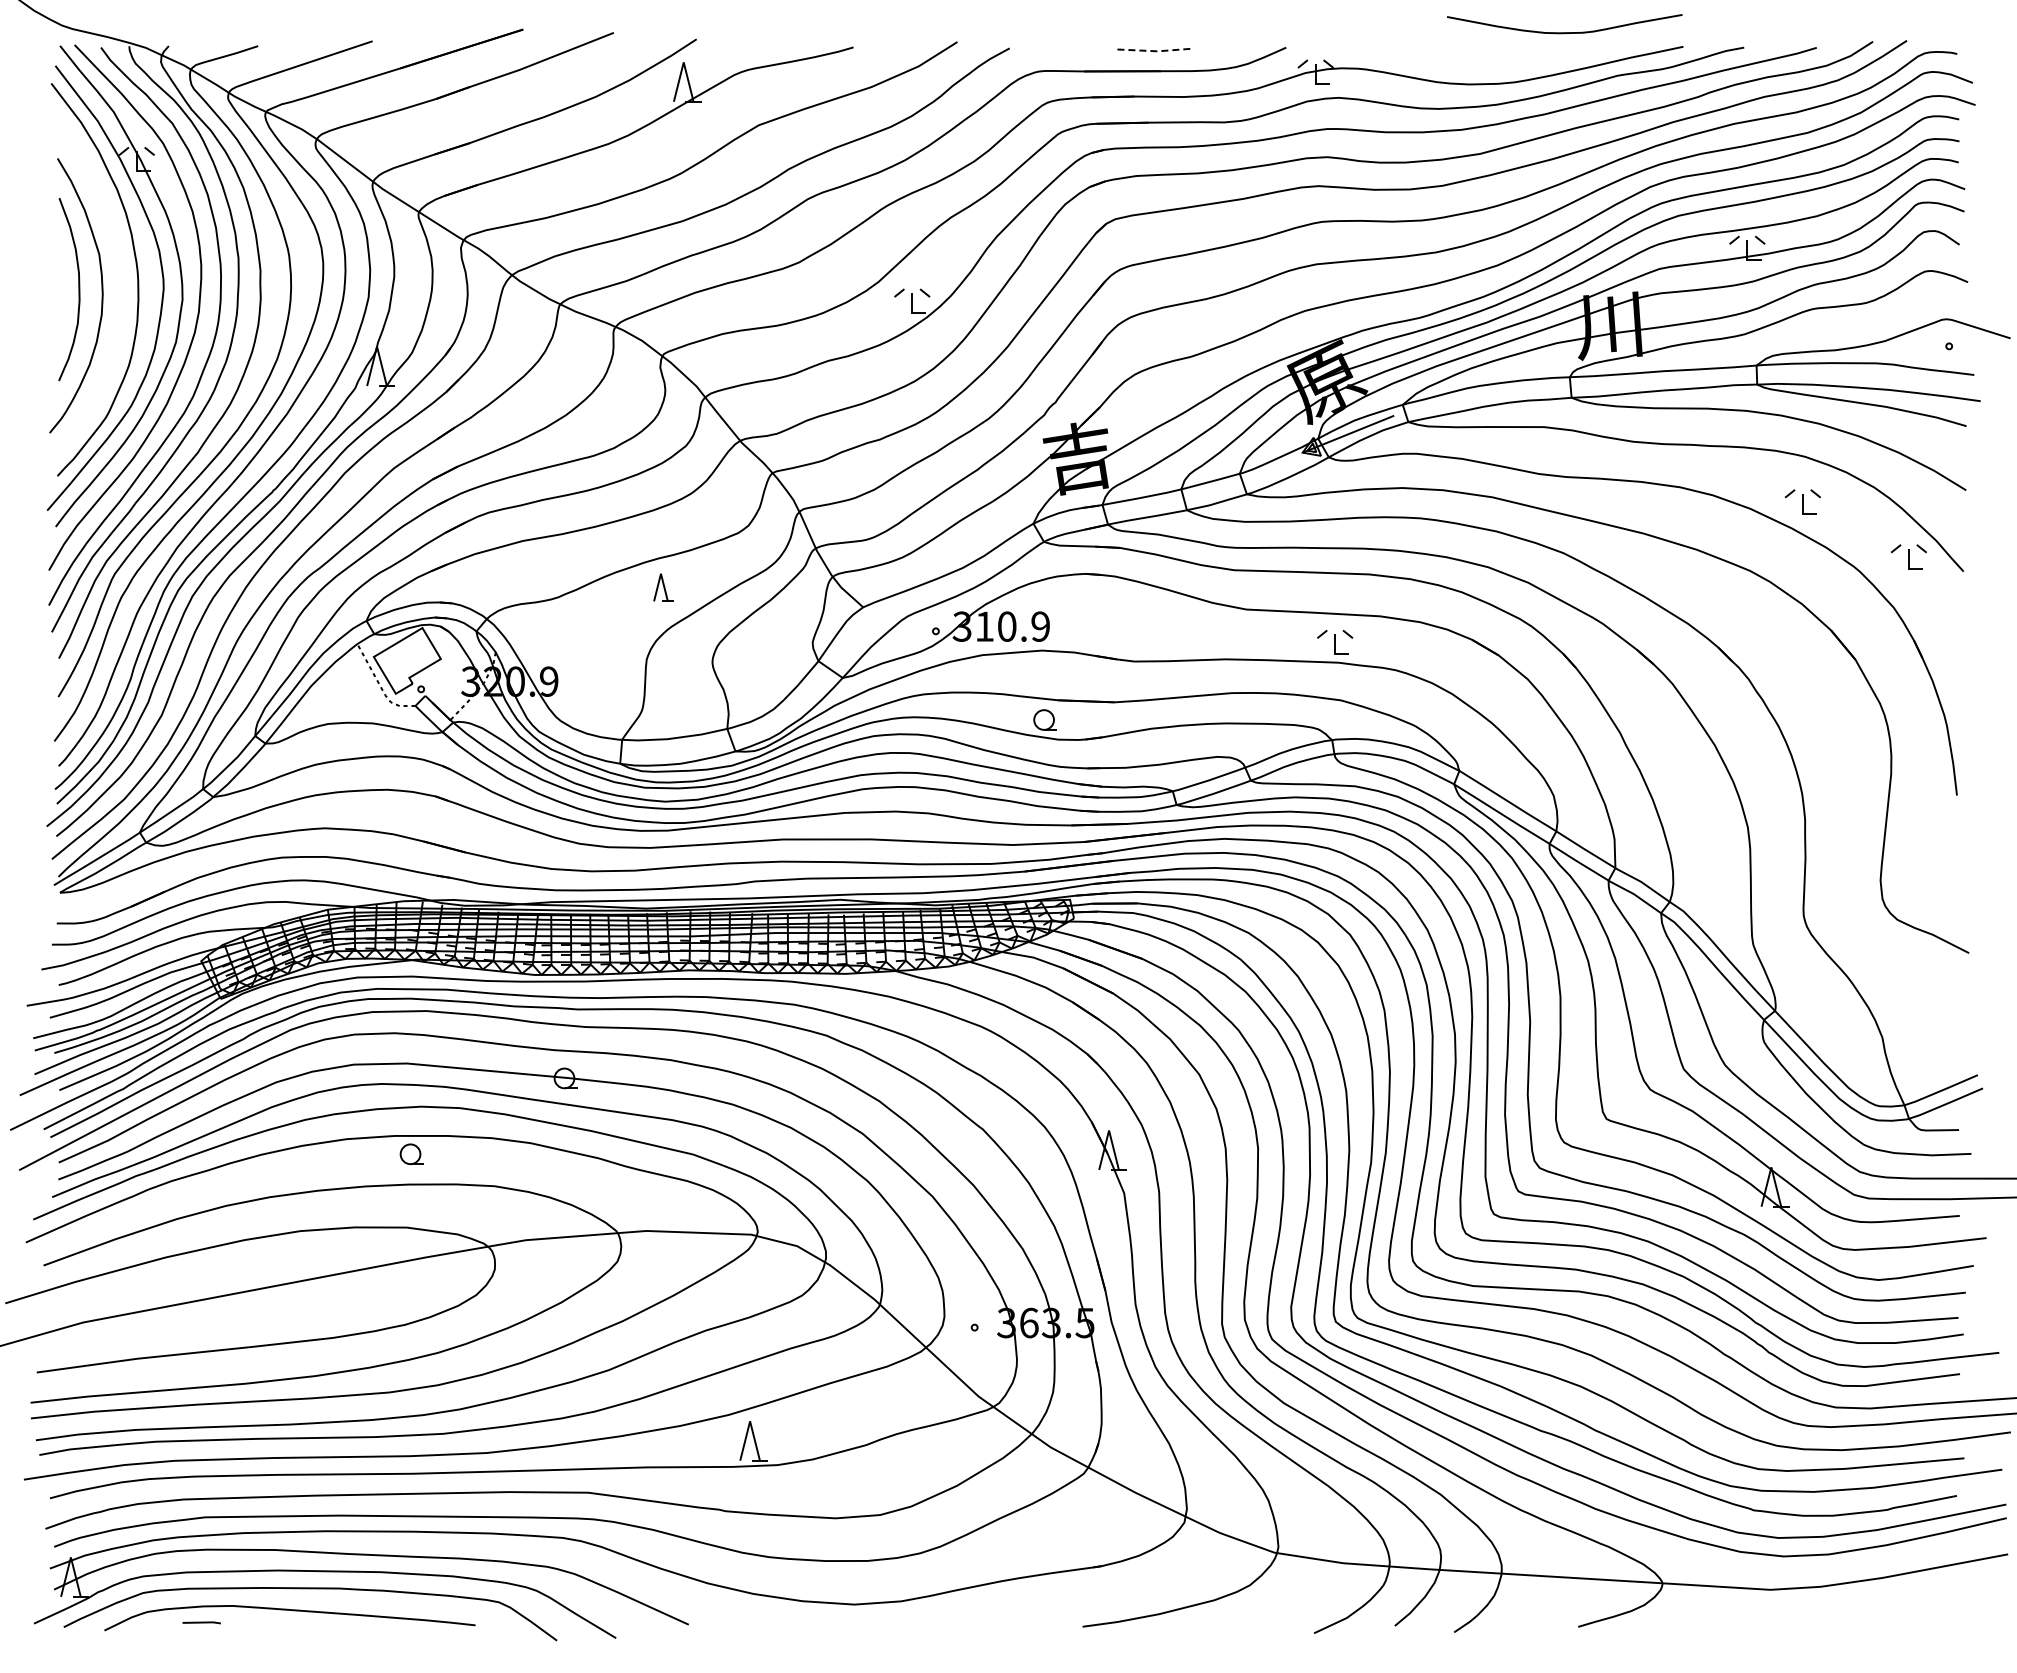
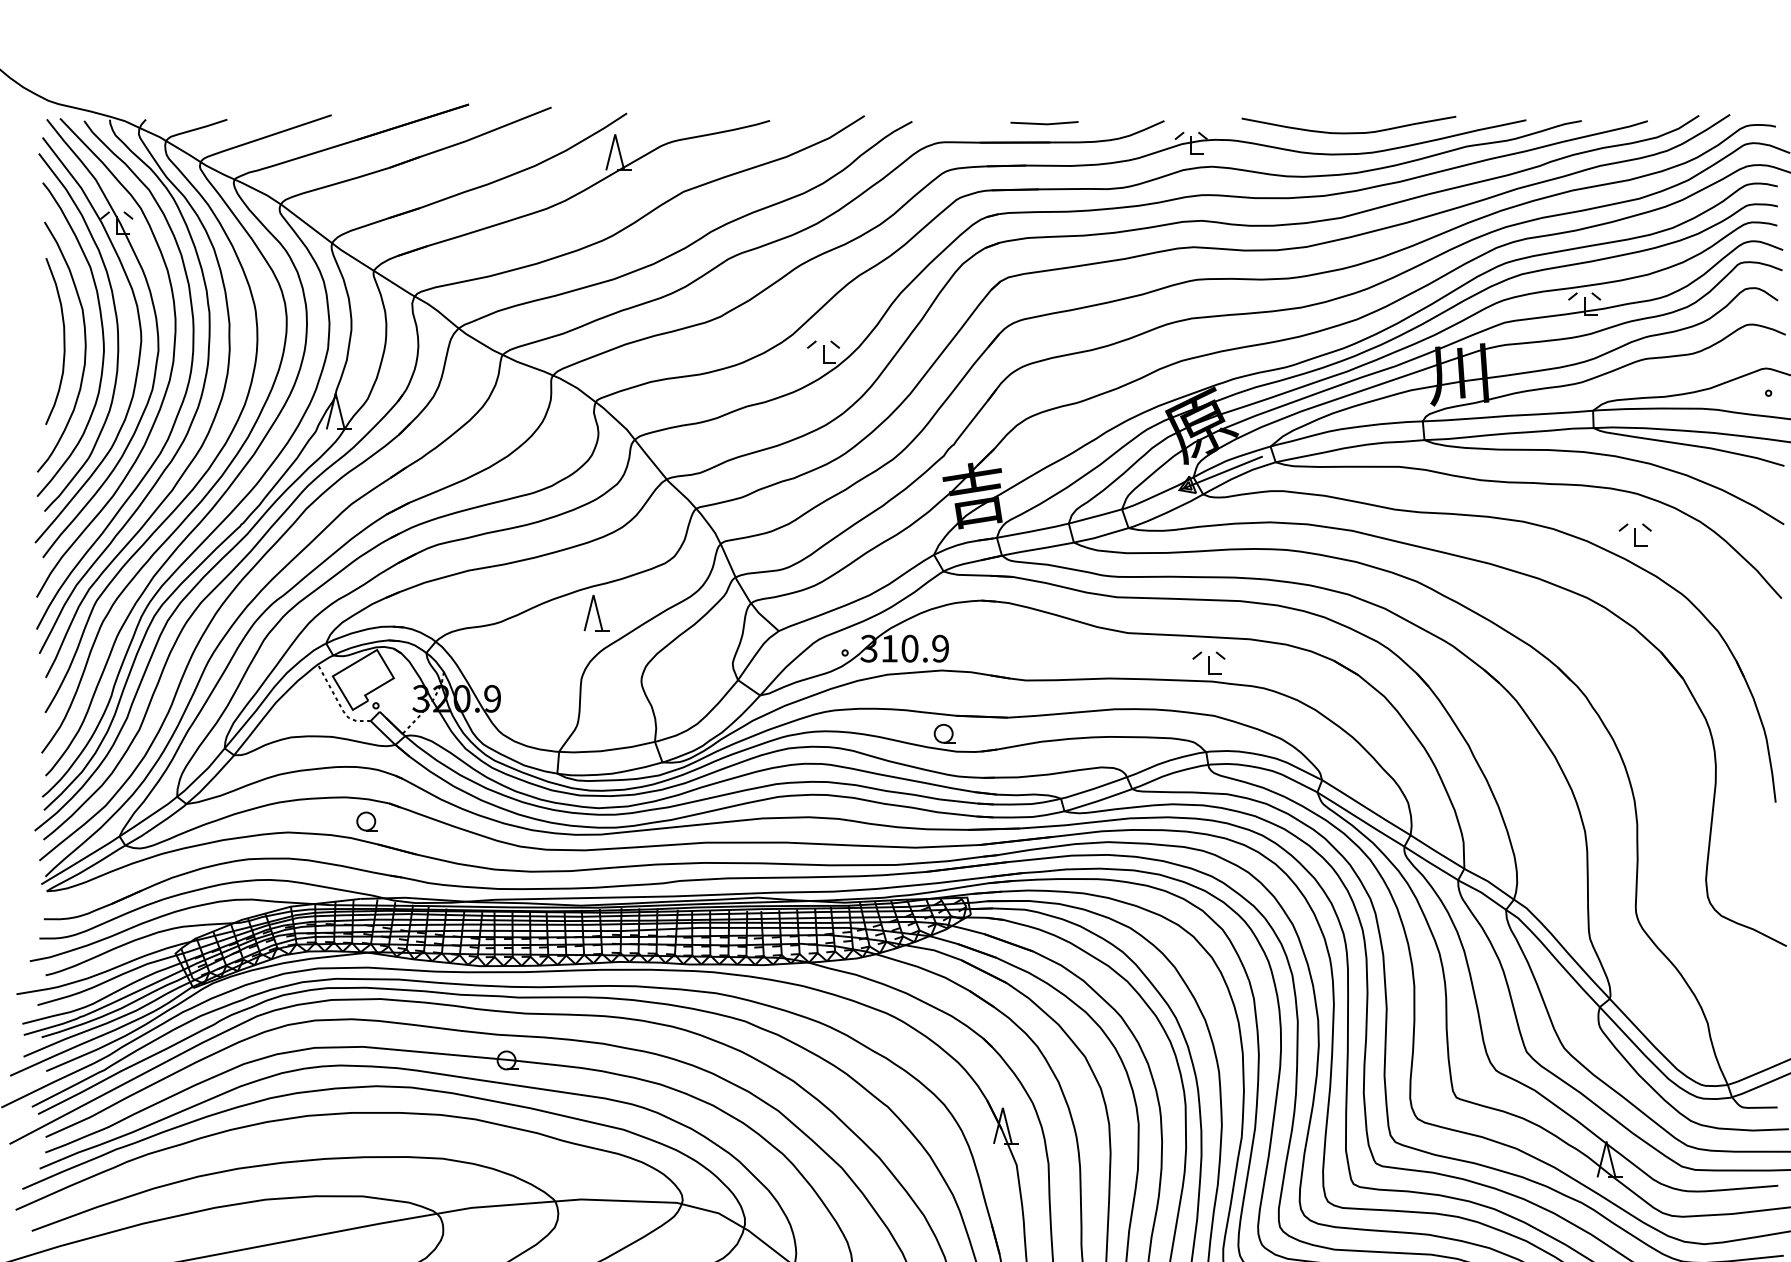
curve: (1564, 32) -> (1348, 132), moved
line: (1155, 51) -> (1045, 124), dashed -> solid
curve: (120, 281) -> (101, 334), added
part: (1908, 556) -> (1731, 584), removed
part: (663, 587) -> (596, 613), size x1.43
part: (411, 1153) -> (367, 820), moved

